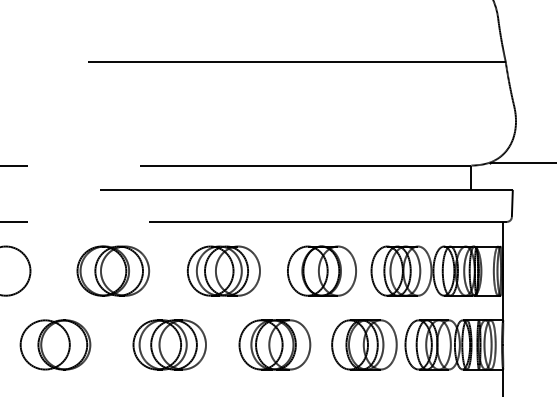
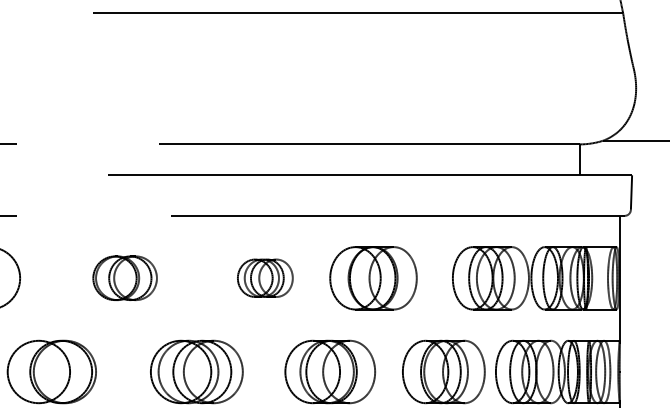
part: (112, 270) -> (124, 277), size x0.7
part: (223, 270) -> (265, 277), size x0.6
part: (321, 270) -> (372, 277), moved

